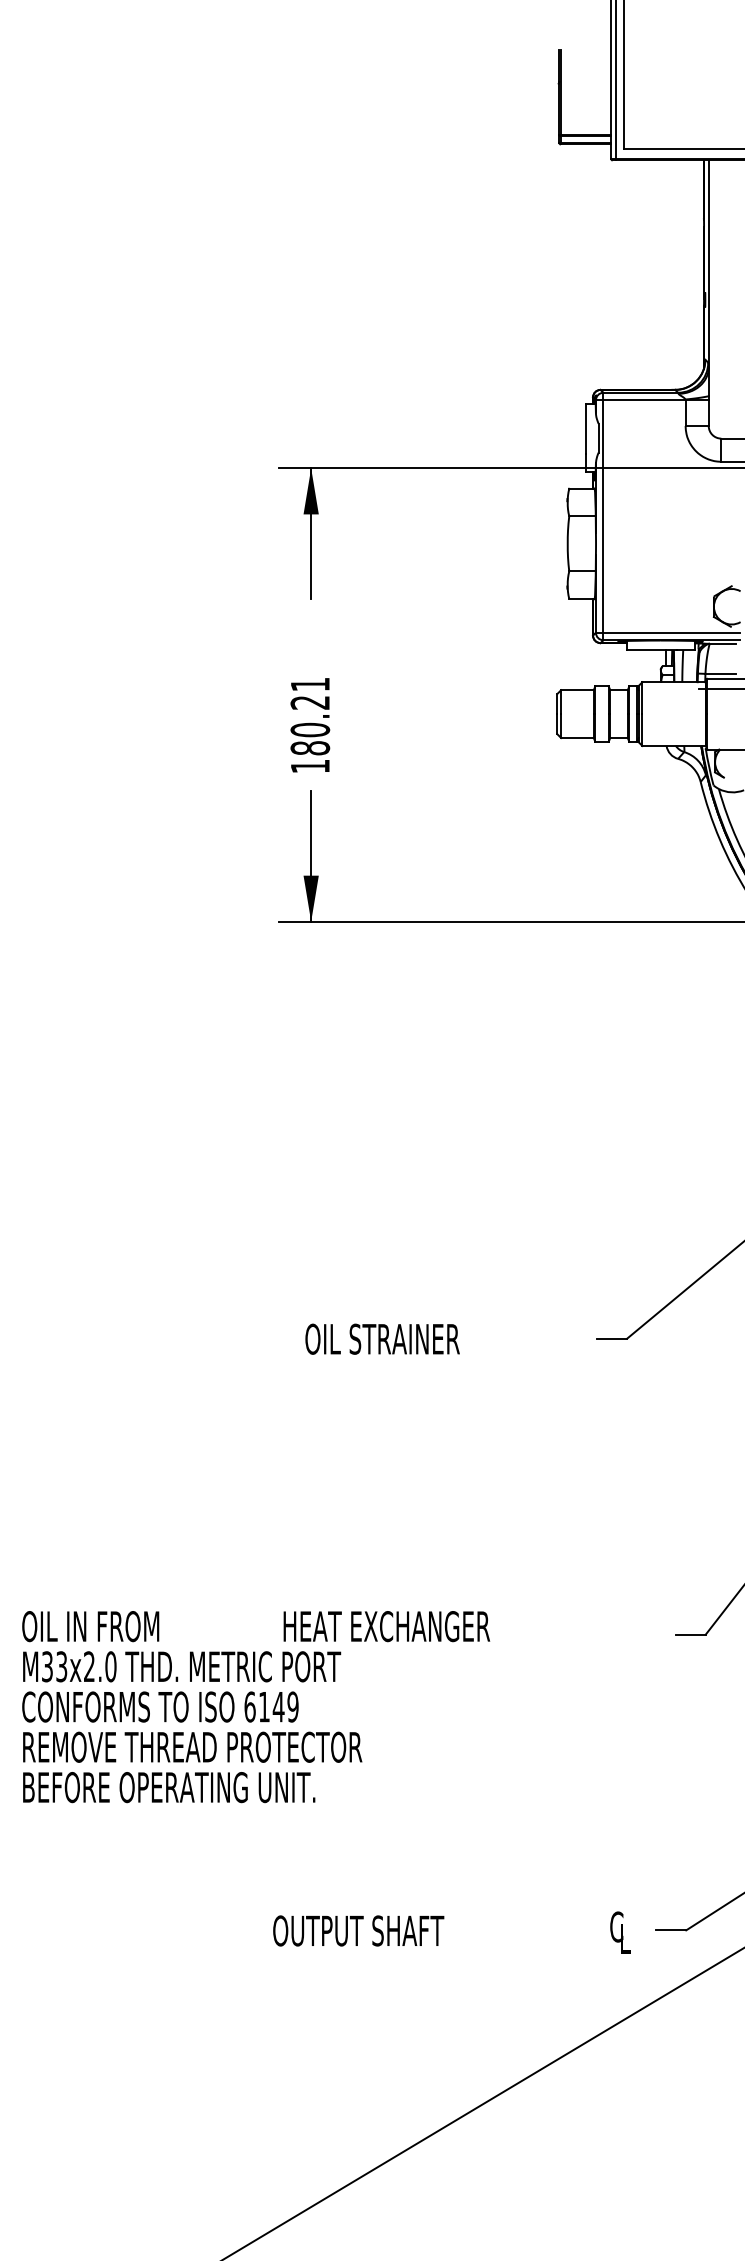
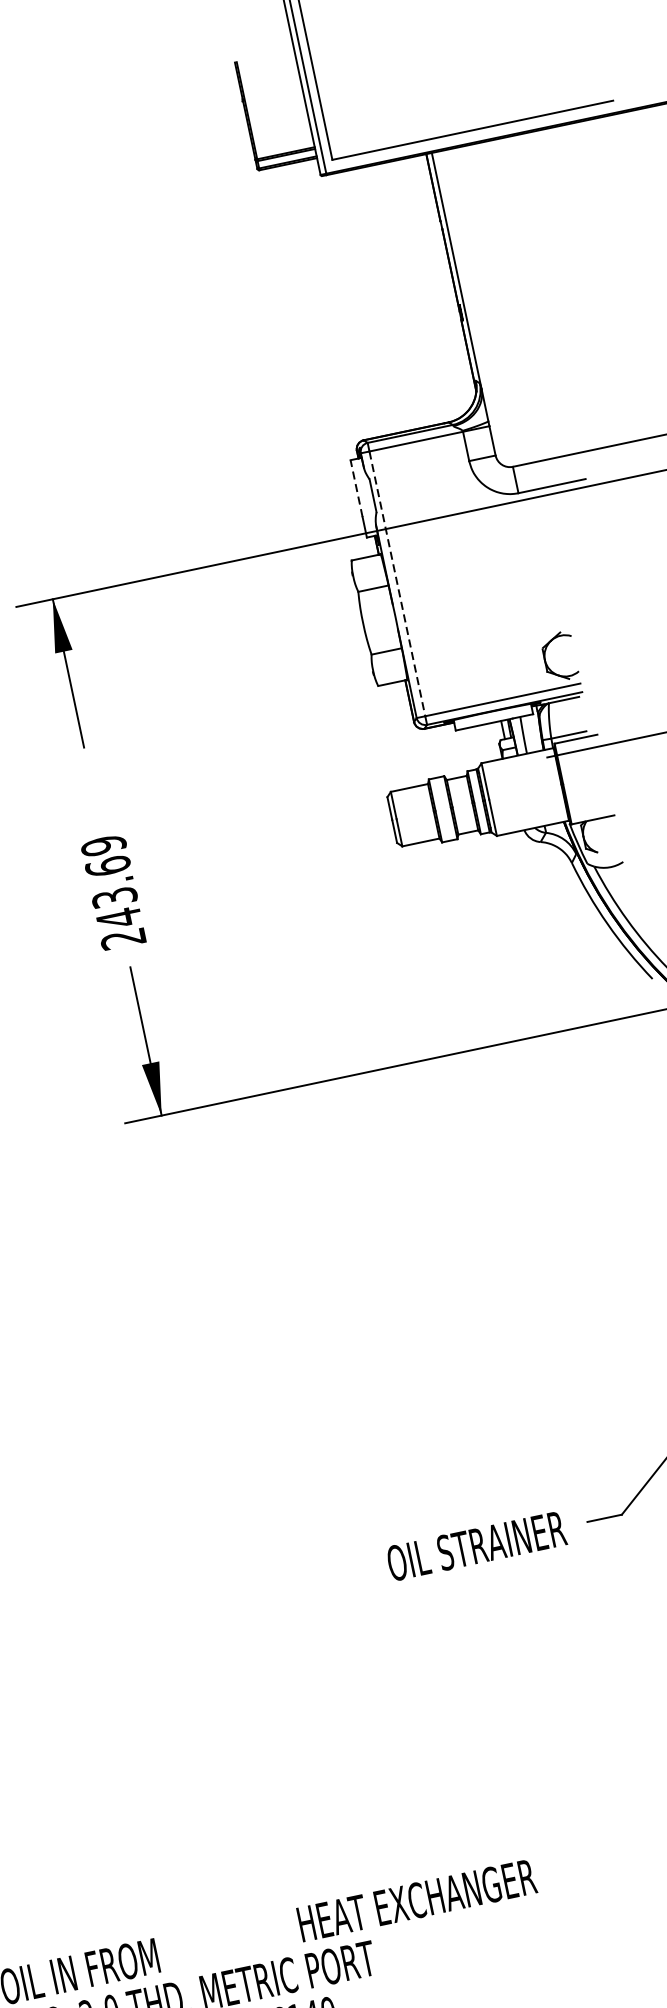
line: (586, 429) -> (357, 488), solid -> dashed
line: (603, 517) -> (397, 584), solid -> dashed
text: (310, 725) -> (113, 892), 180.21 -> 243.69
text: (382, 1338) -> (476, 1545), moved

